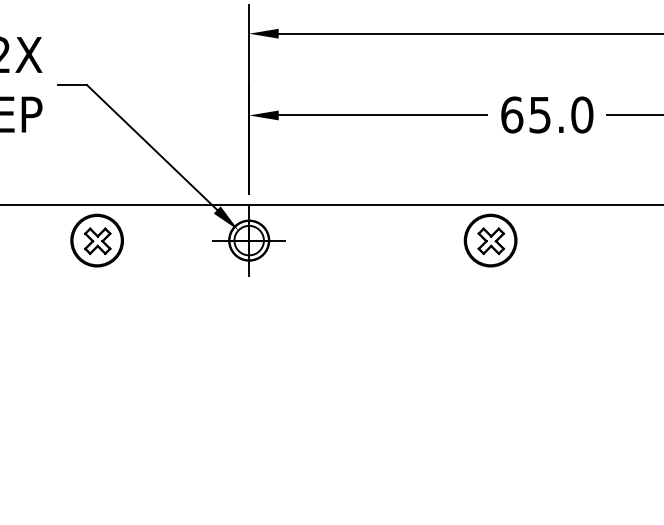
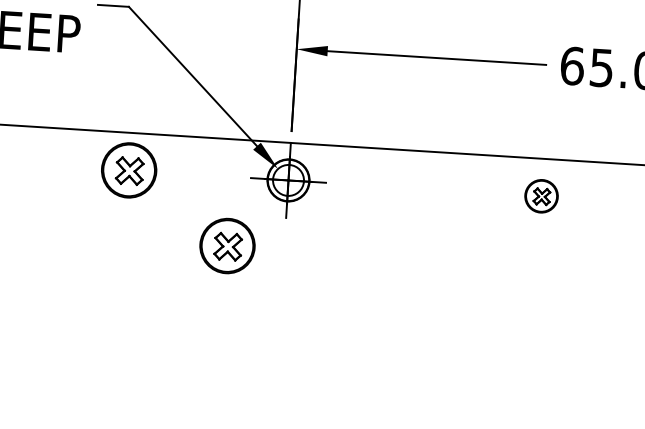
part: (490, 240) -> (541, 196), size x0.6
part: (194, 306) -> (226, 245), added

